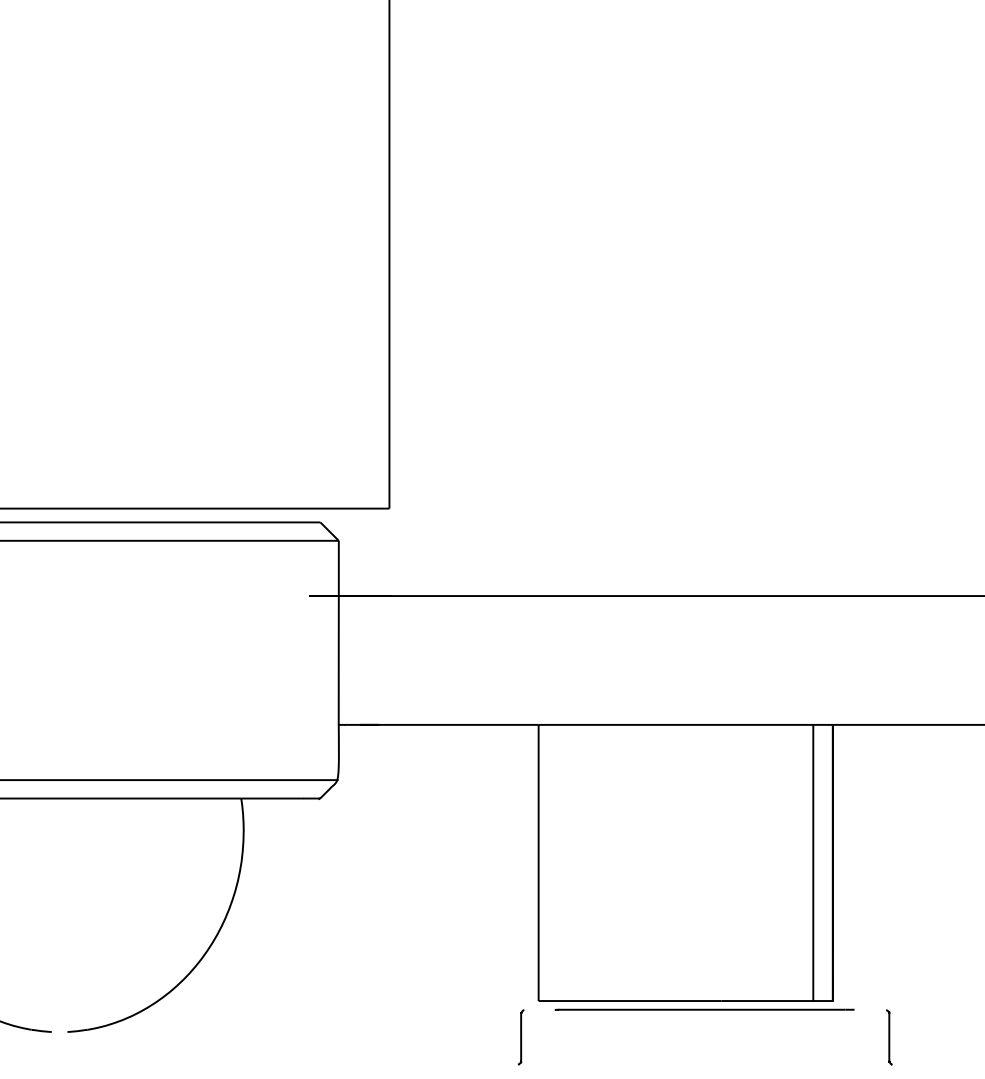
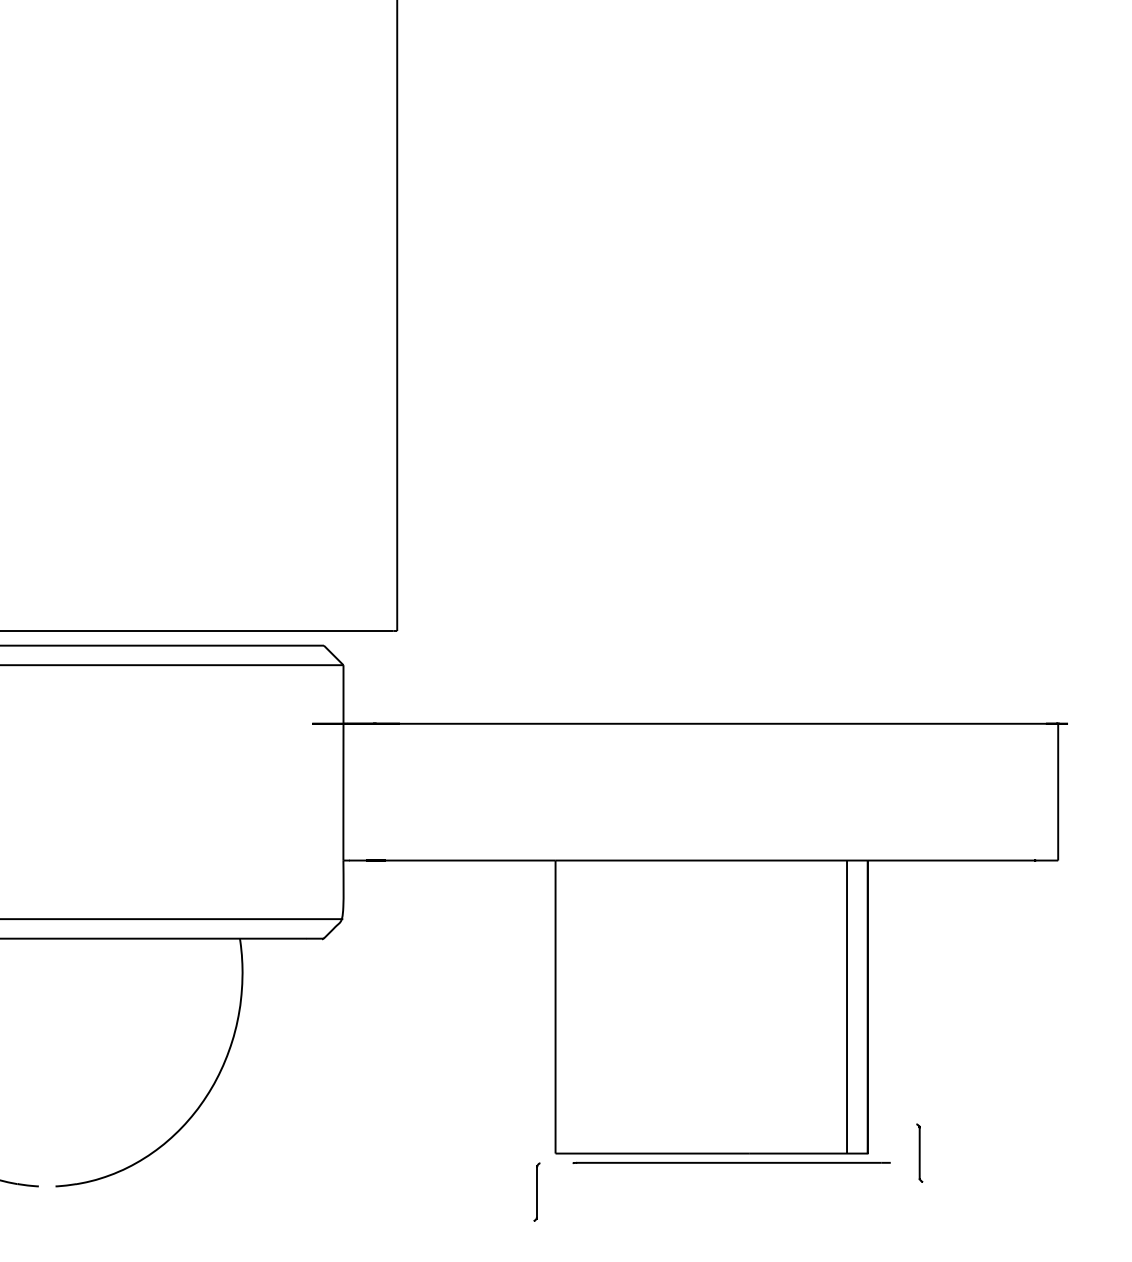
curve: (889, 1036) -> (919, 1152), moved

